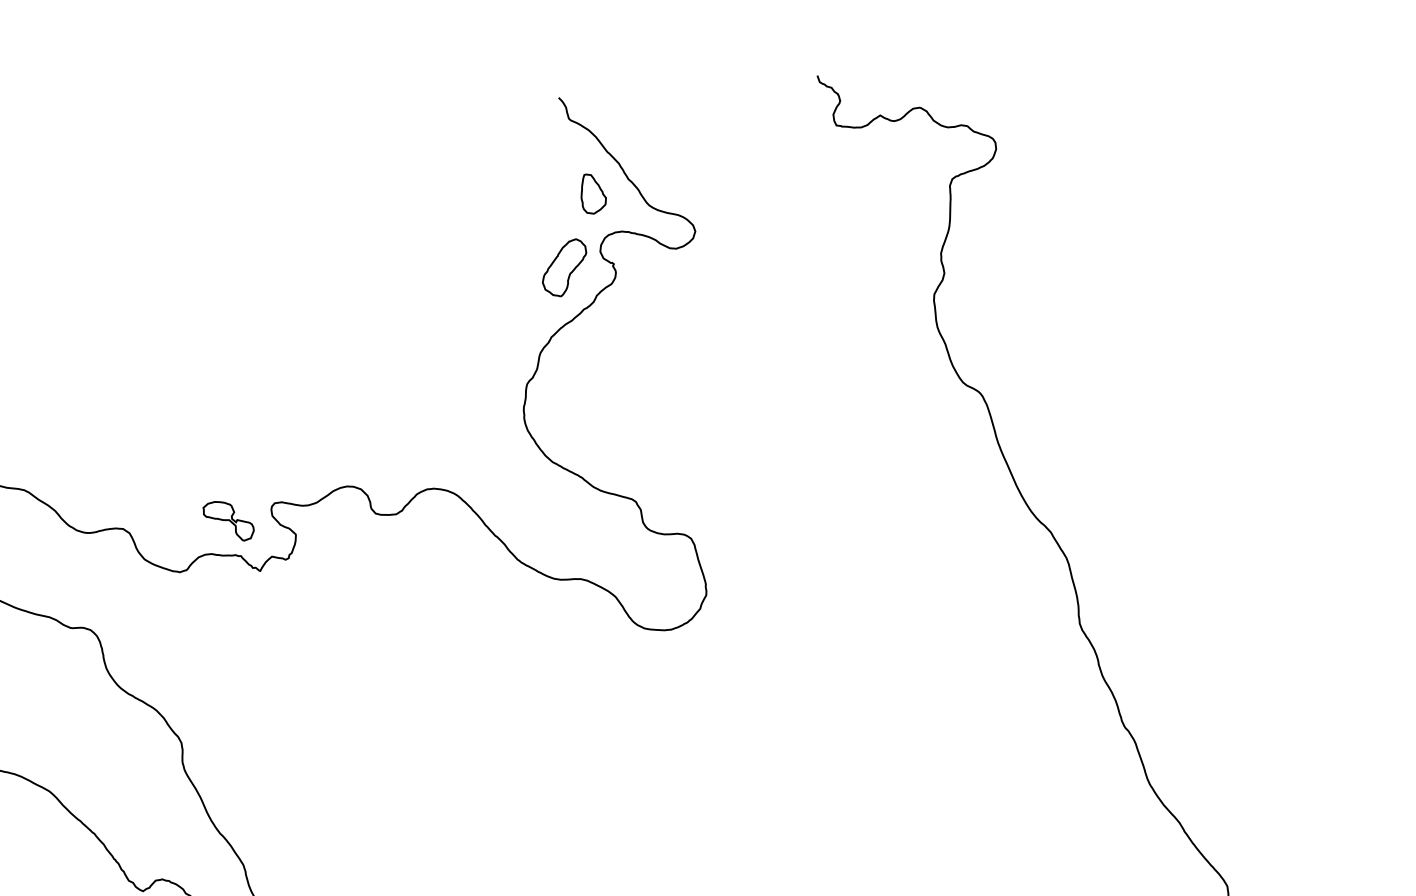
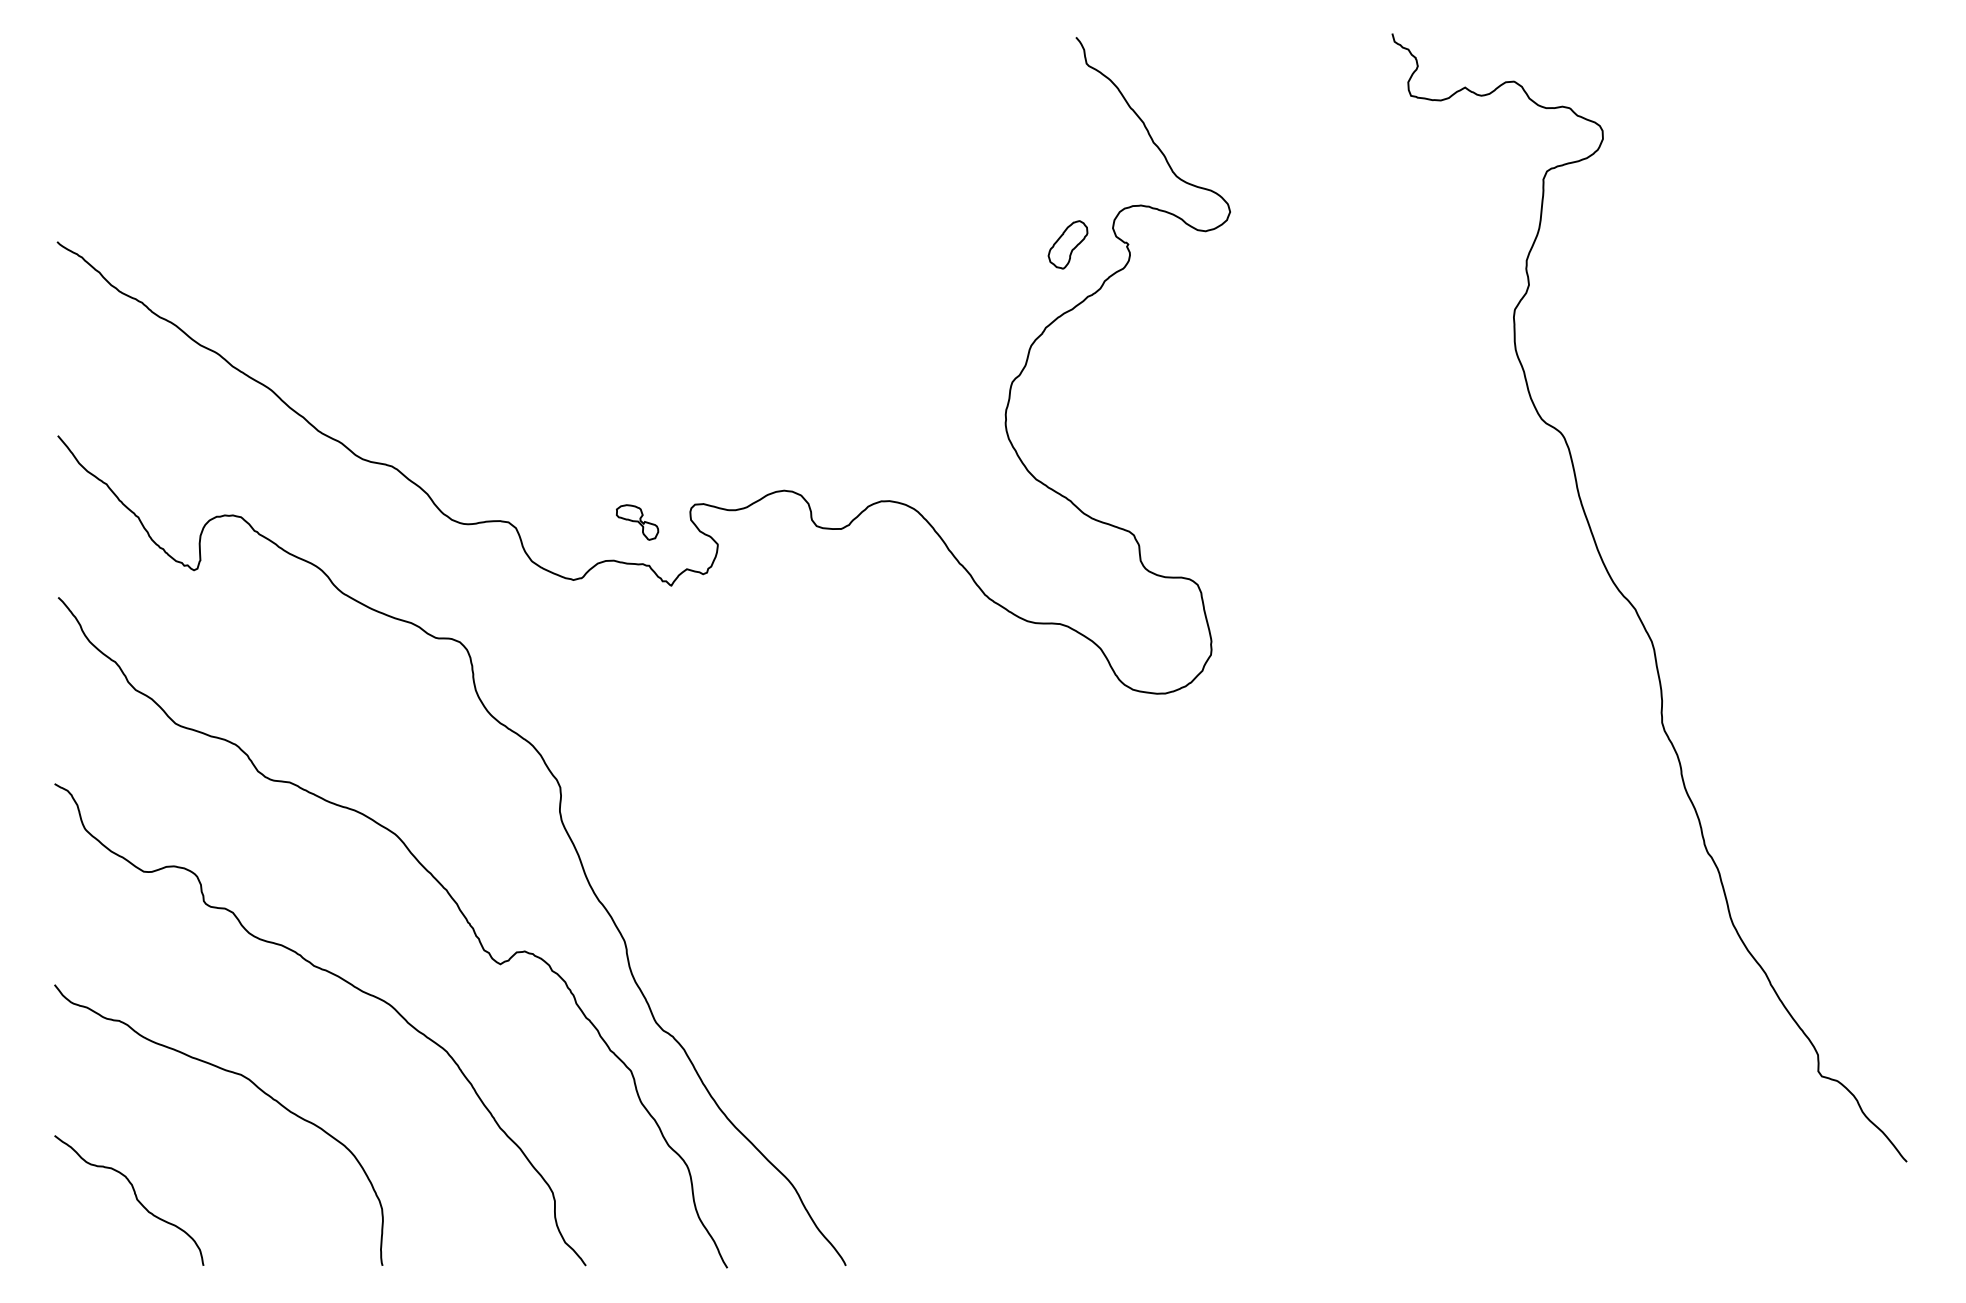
part: (593, 194) -> (1109, 157), removed
part: (564, 267) -> (1067, 244), size x0.7
part: (228, 521) -> (637, 522), size x0.7

